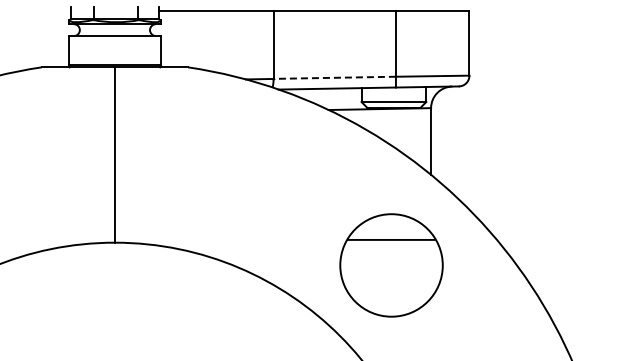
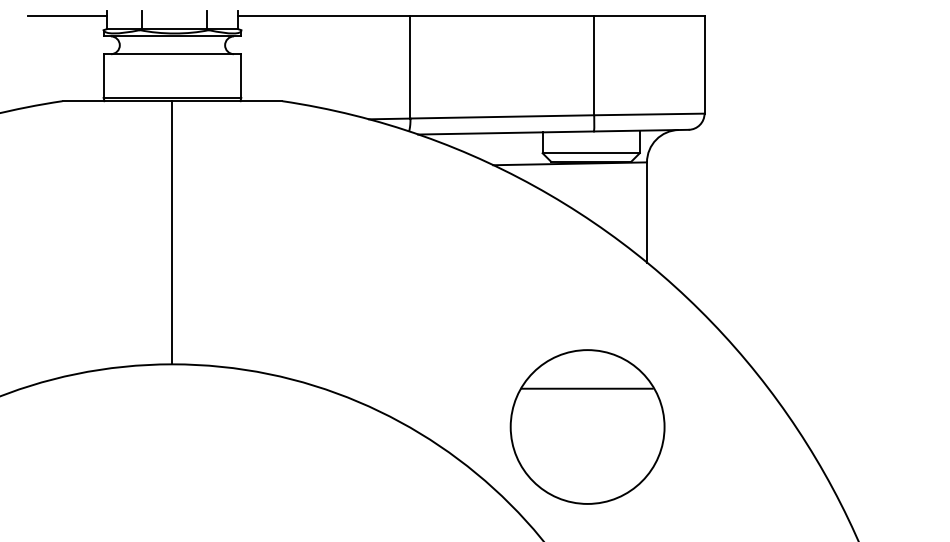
line: (44, 10) -> (66, 15), added
line: (334, 77) -> (502, 116), dashed -> solid
part: (391, 265) -> (587, 427), moved

